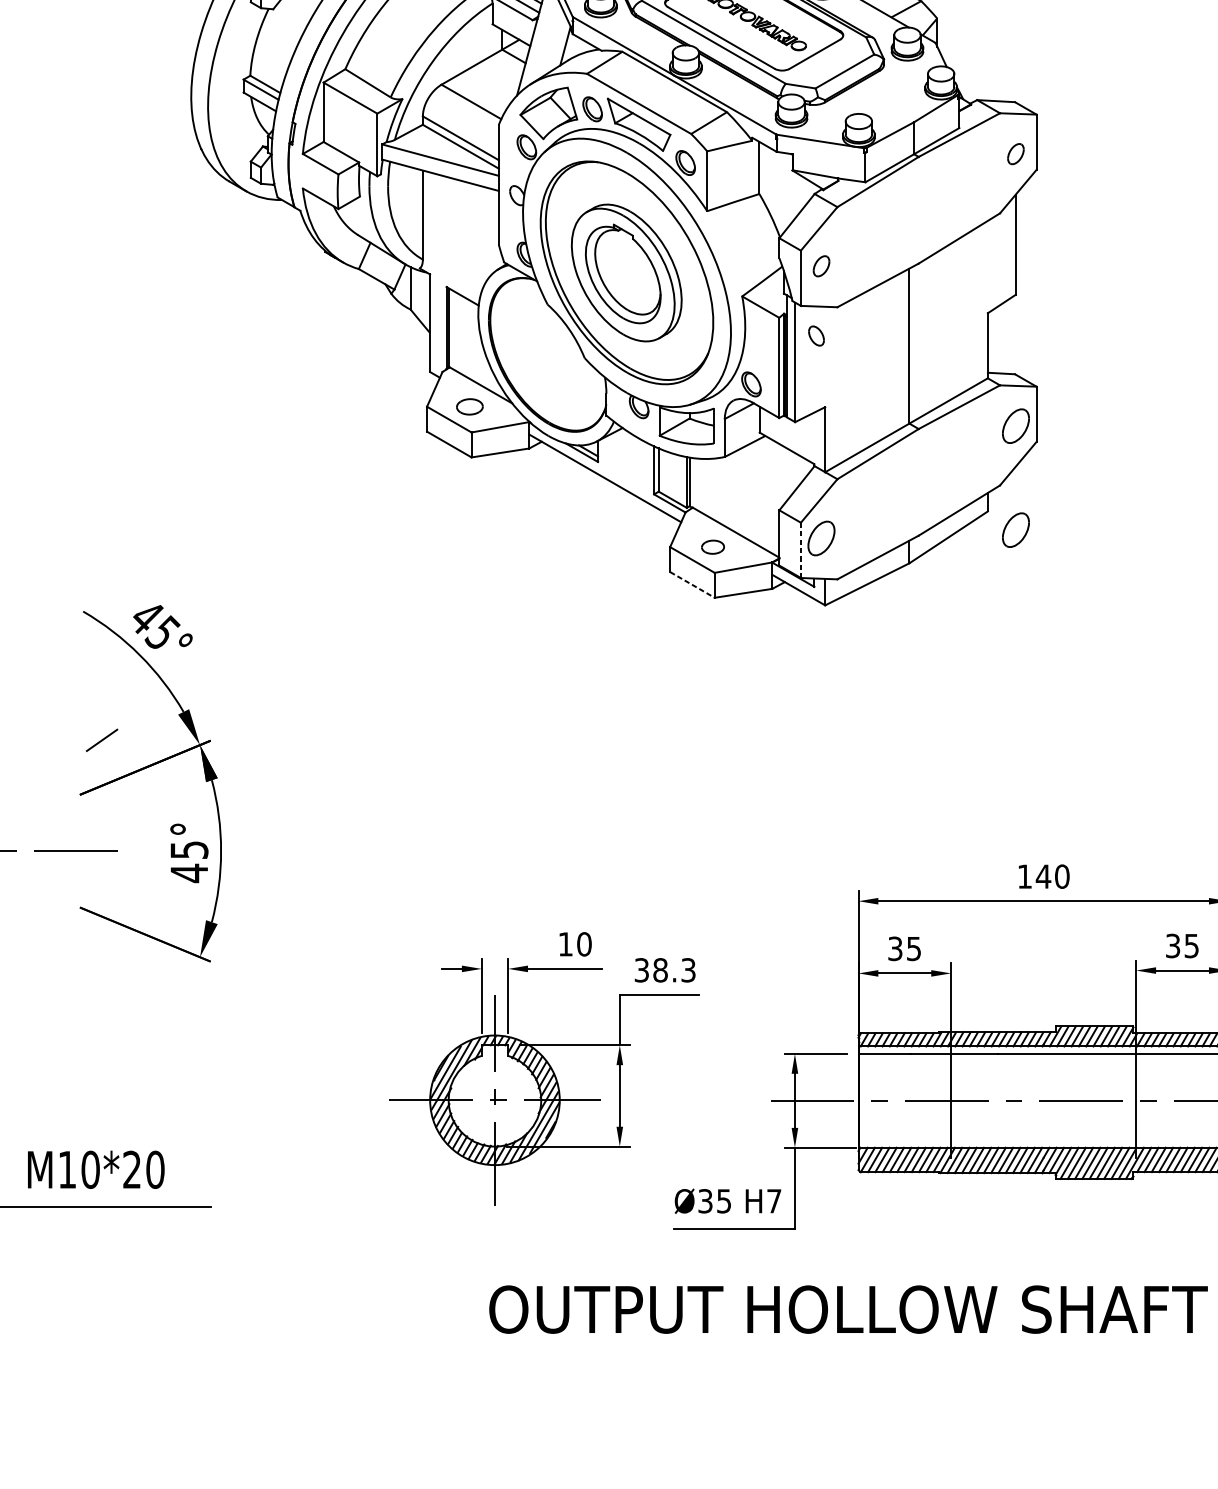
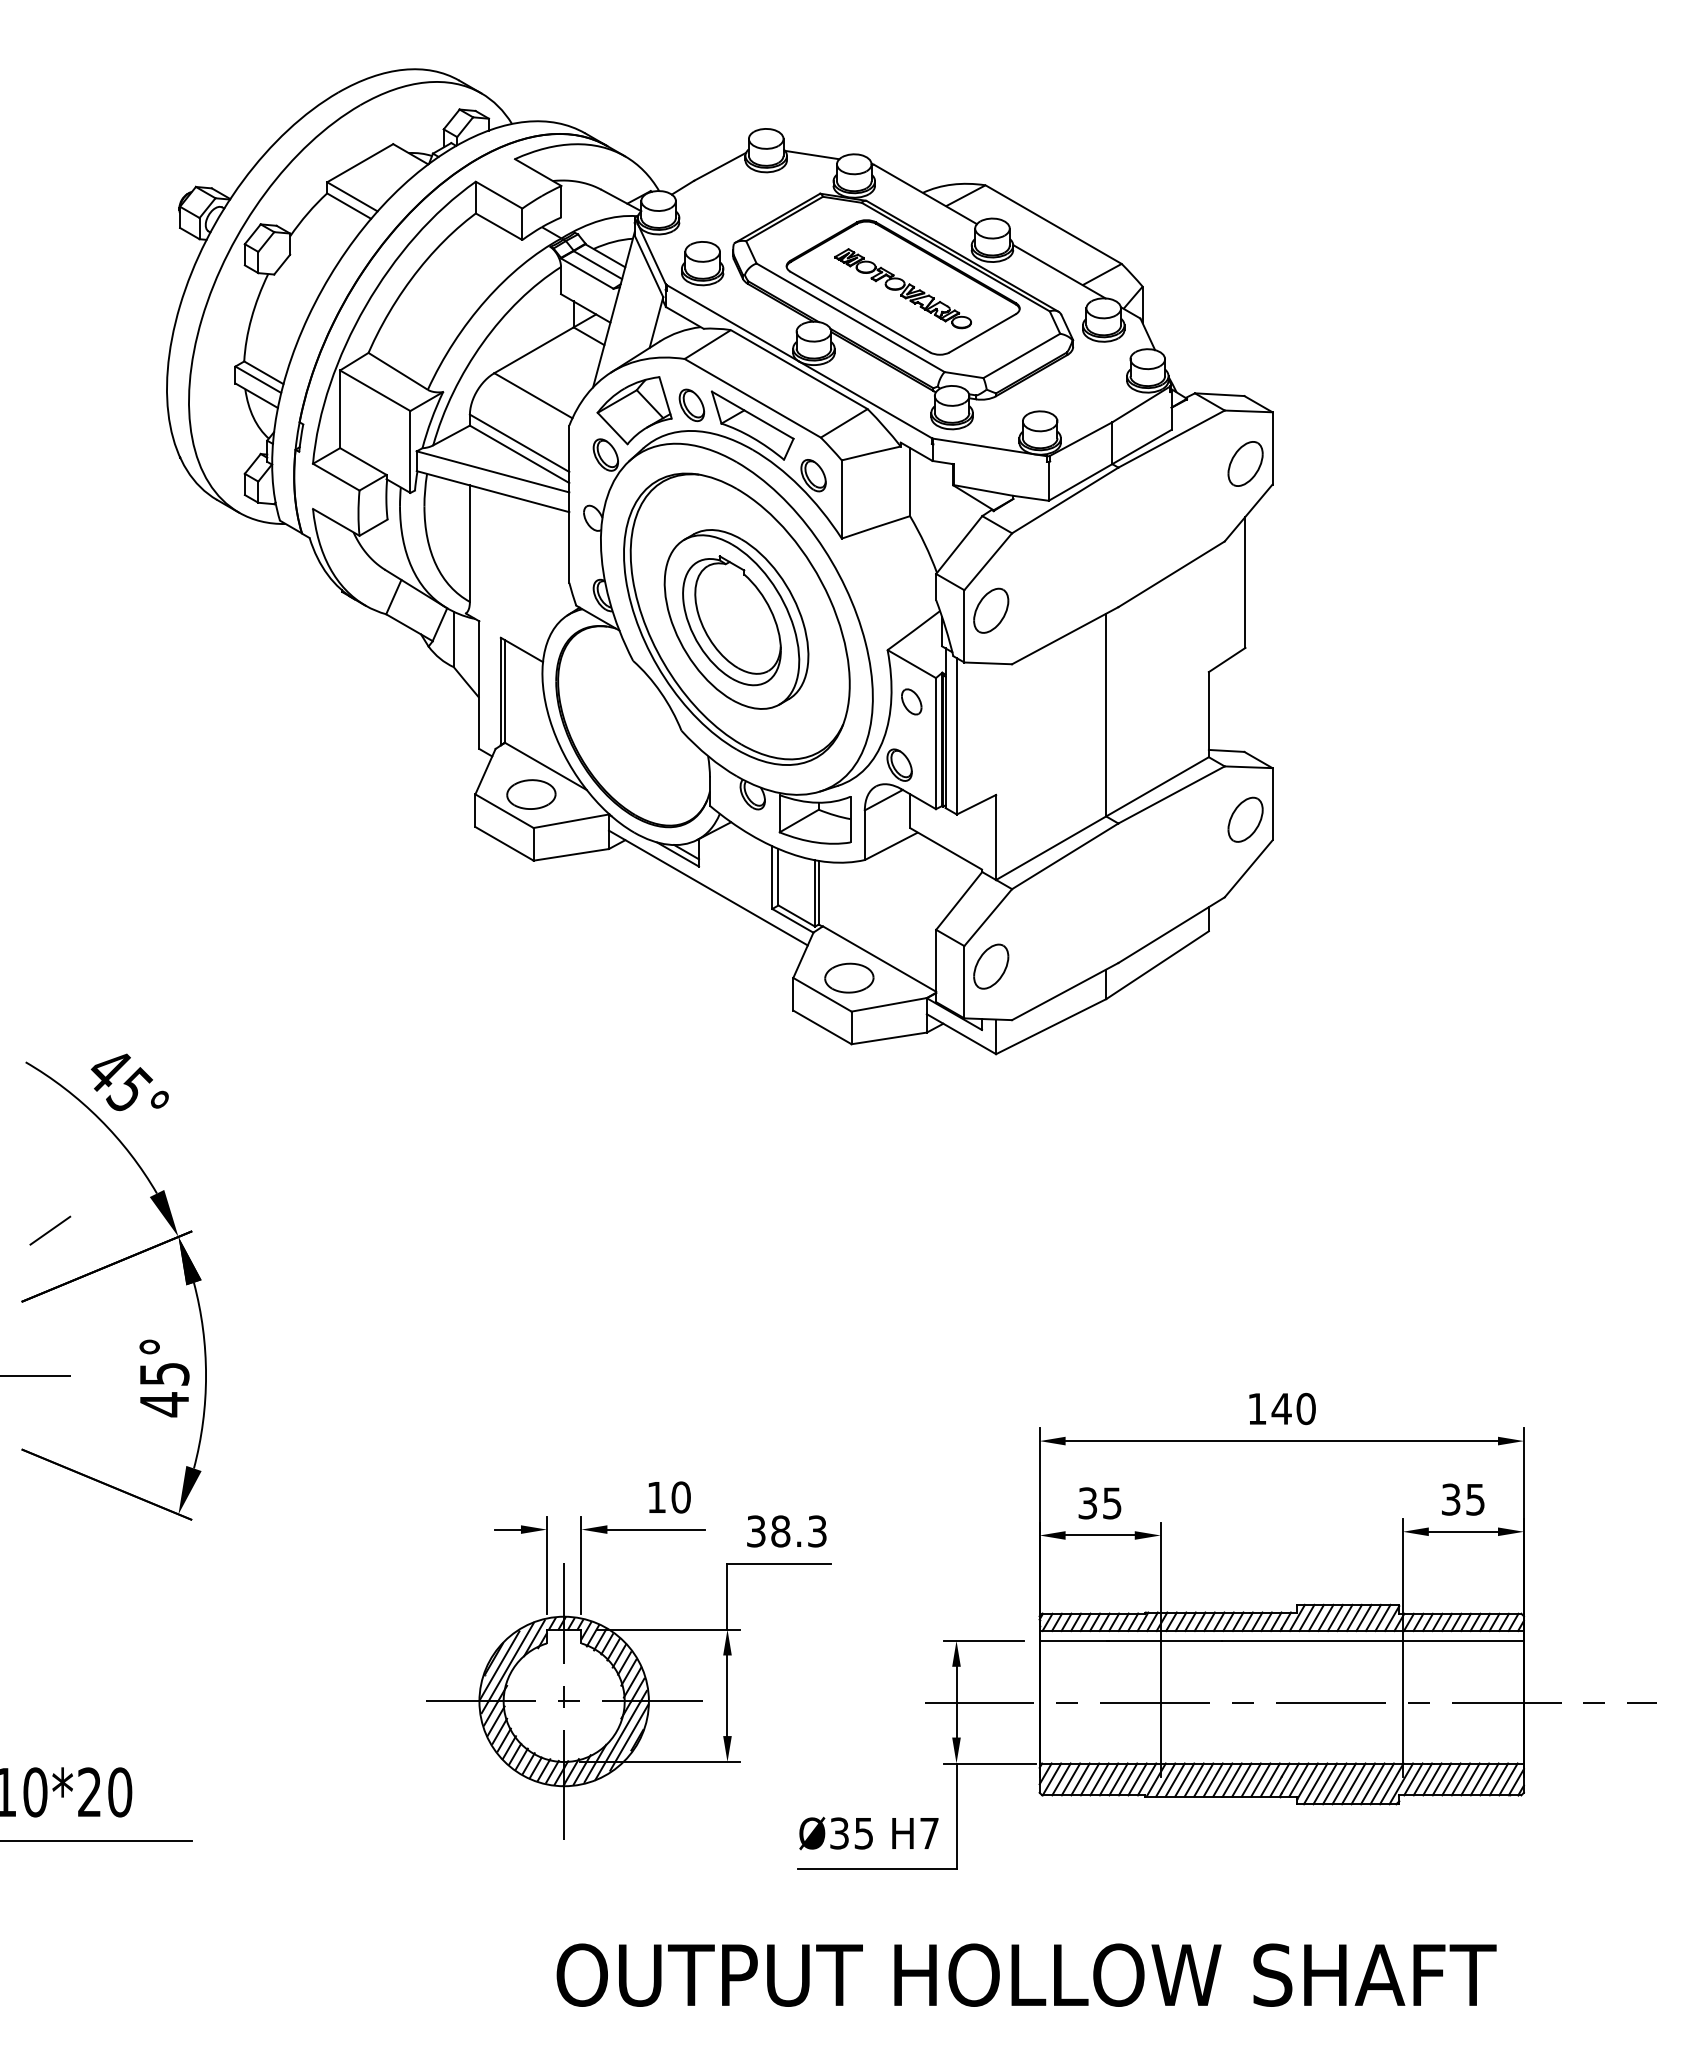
part: (1015, 153) -> (1245, 463), size x1.67
part: (821, 266) -> (991, 610), size x1.67
part: (816, 335) -> (911, 701), moved
part: (469, 406) -> (531, 794), size x1.43
part: (1015, 529) -> (1245, 955), removed
part: (713, 546) -> (849, 977), size x1.67
line: (801, 550) -> (964, 982), dashed -> solid
line: (692, 584) -> (822, 1027), dashed -> solid

